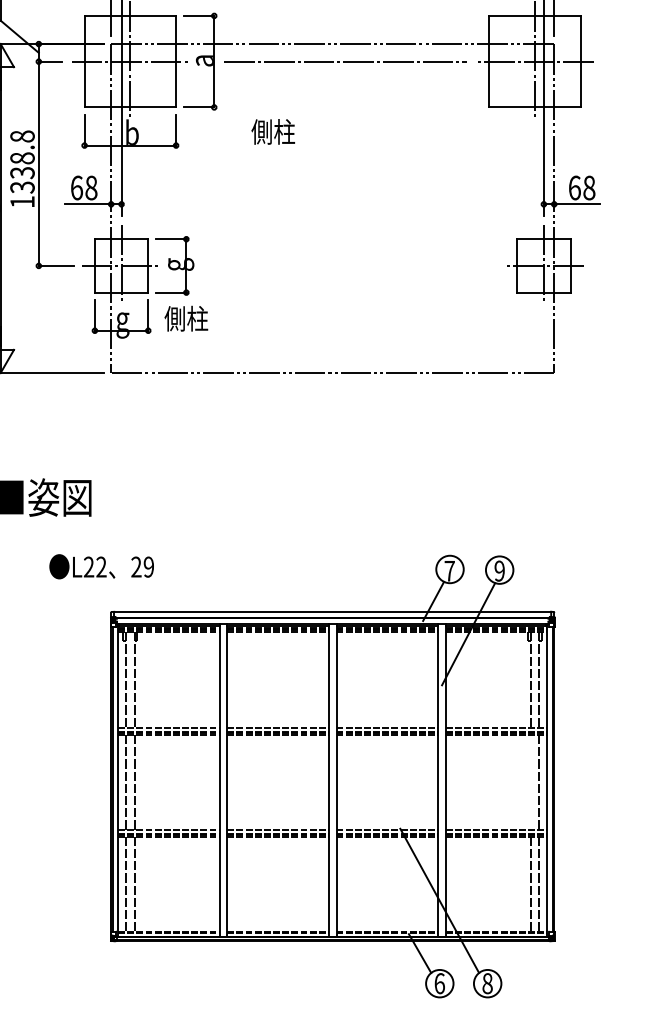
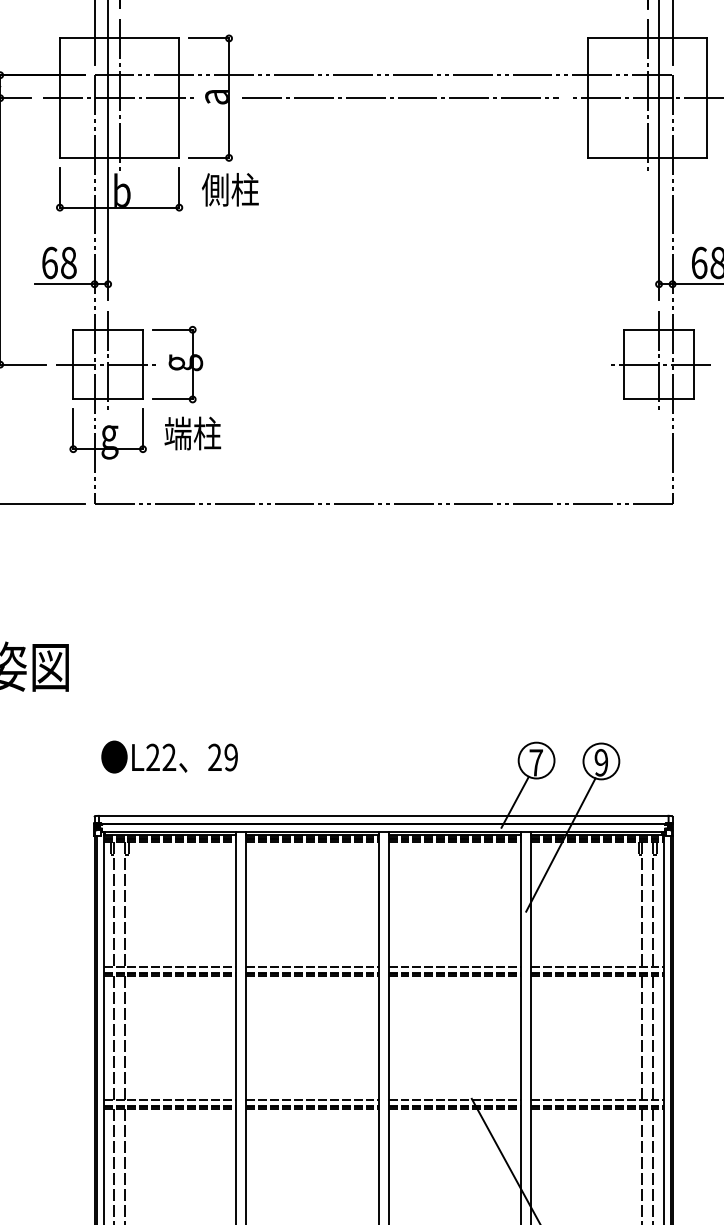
text: (272, 131) -> (229, 189), moved
text: (174, 318) -> (177, 433), 側柱 -> 端柱
text: (101, 566) -> (169, 756), moved
line: (530, 781) -> (641, 1037), added

